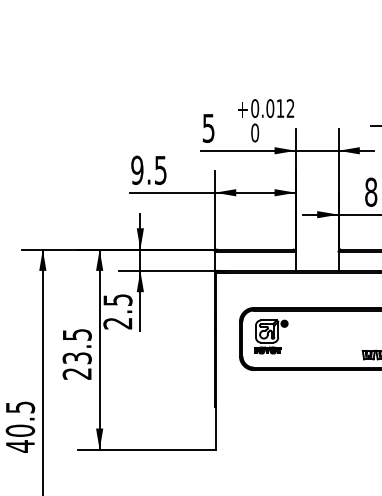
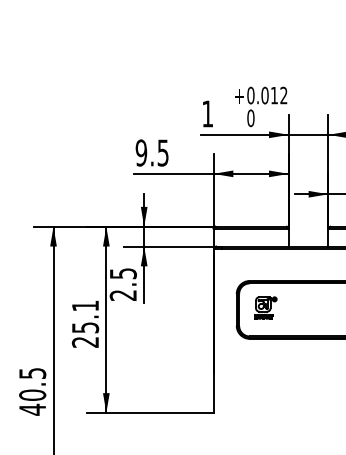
text: (208, 128) -> (207, 114), 5 -> 1
part: (271, 336) -> (266, 307), size x0.7
text: (76, 346) -> (84, 316), 23.5 -> 25.1

